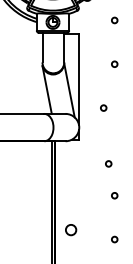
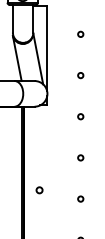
circle: (103, 107) -> (80, 74), moved
circle: (108, 163) -> (80, 116), moved
circle: (70, 230) -> (39, 190), size x0.62

